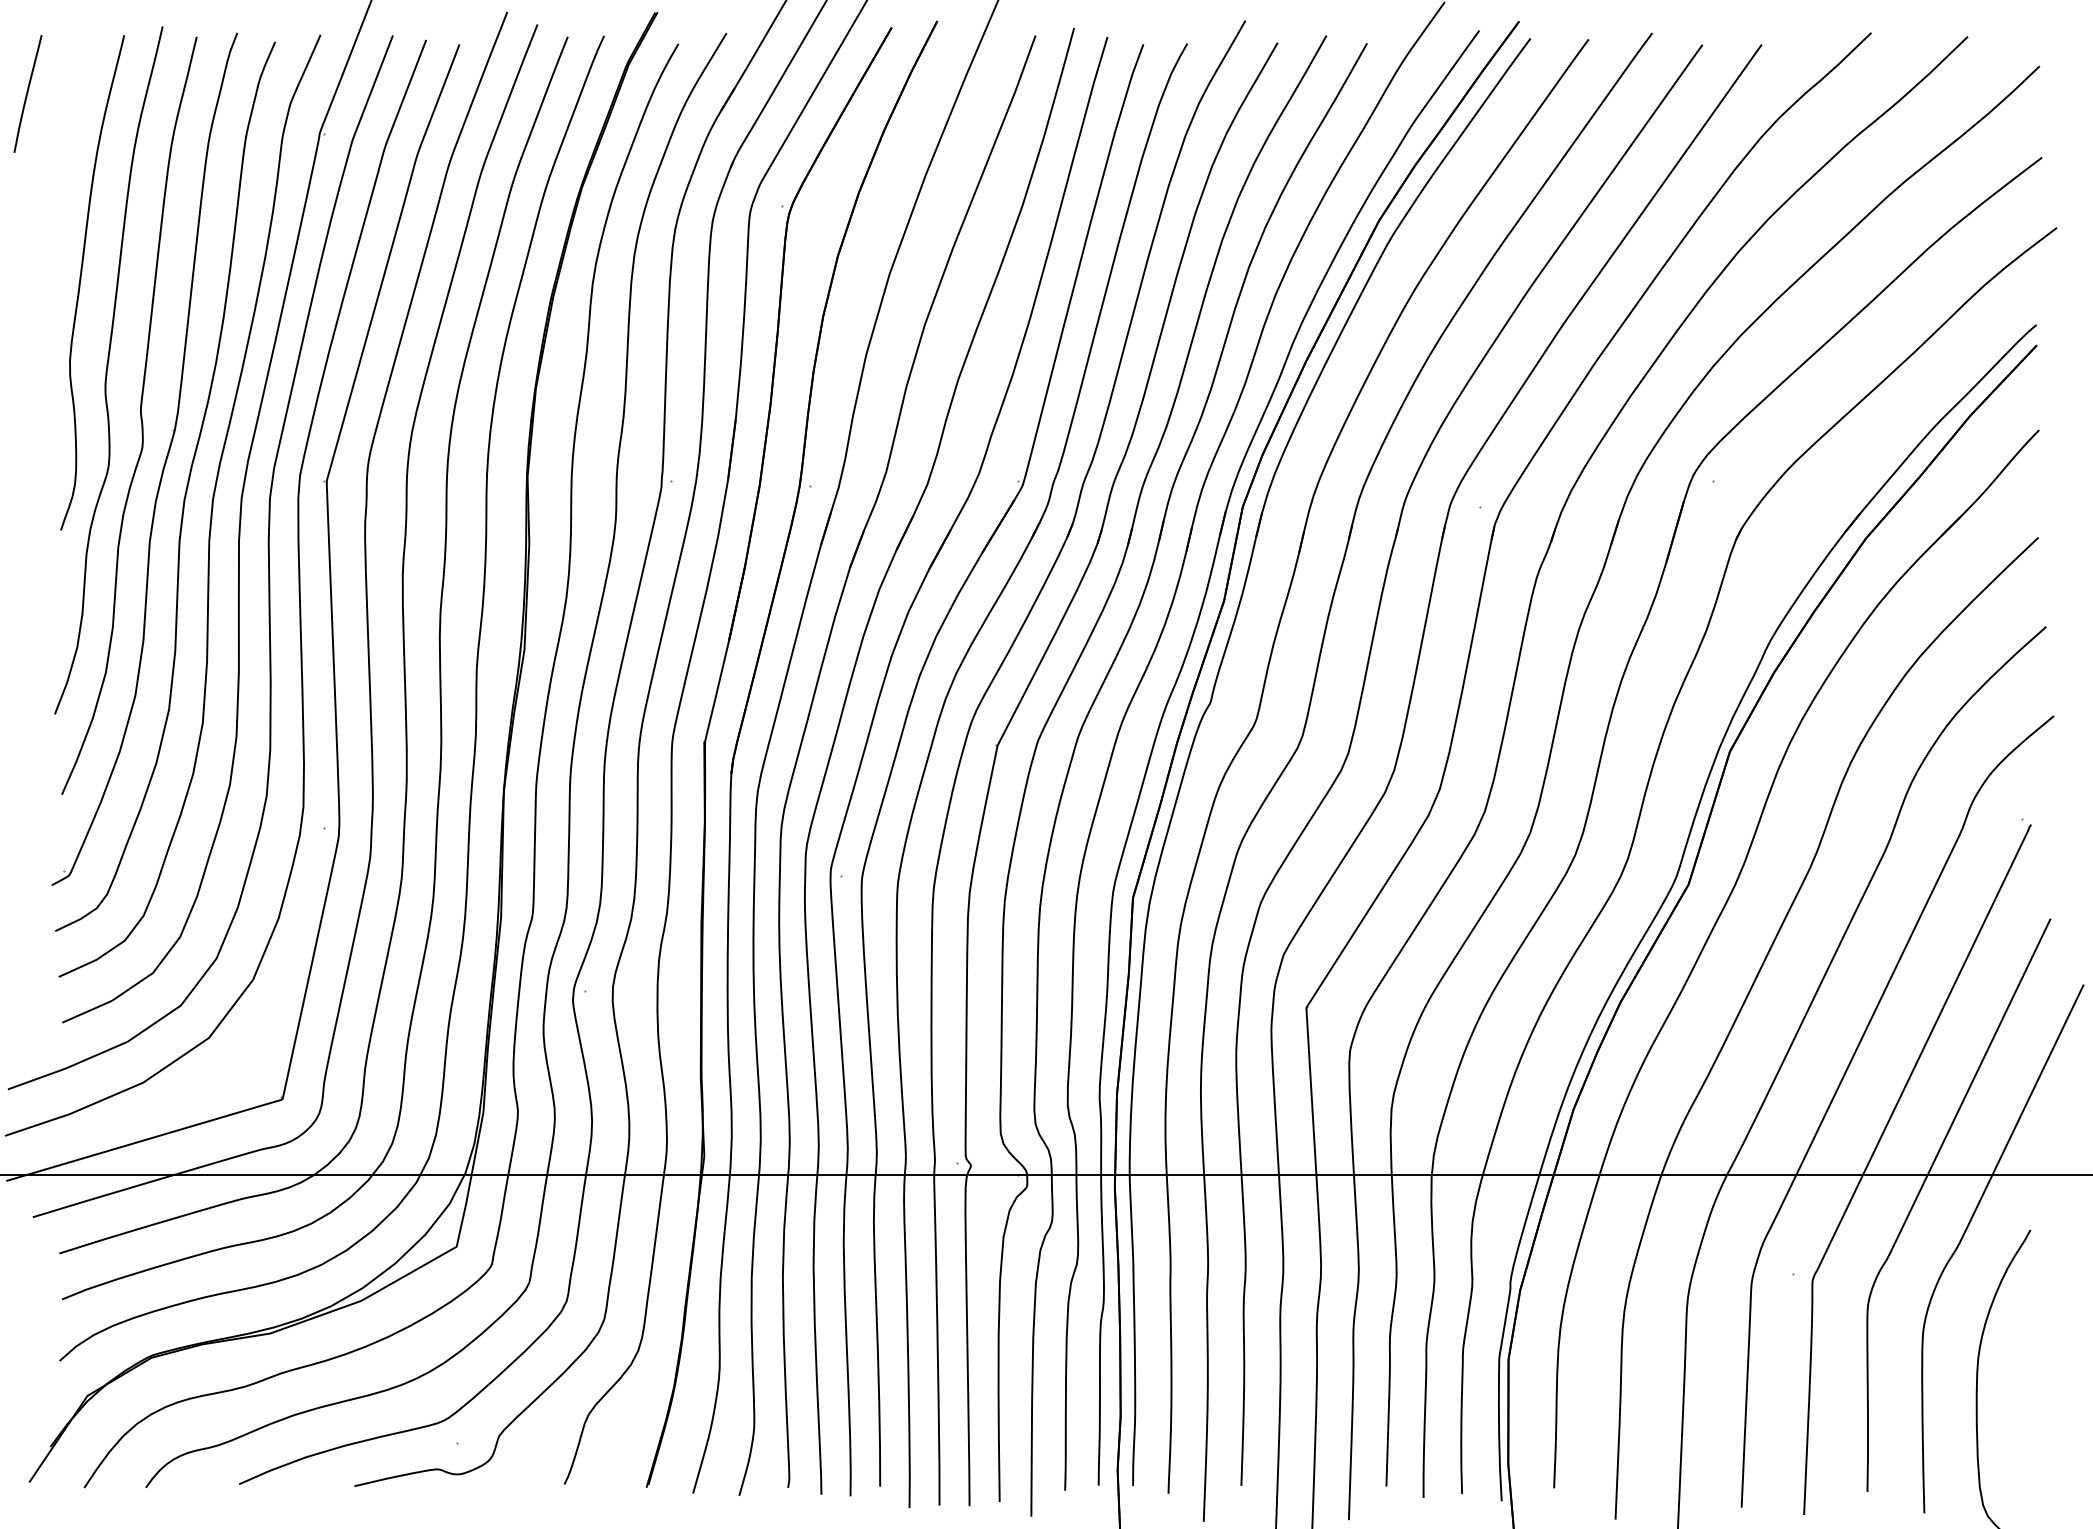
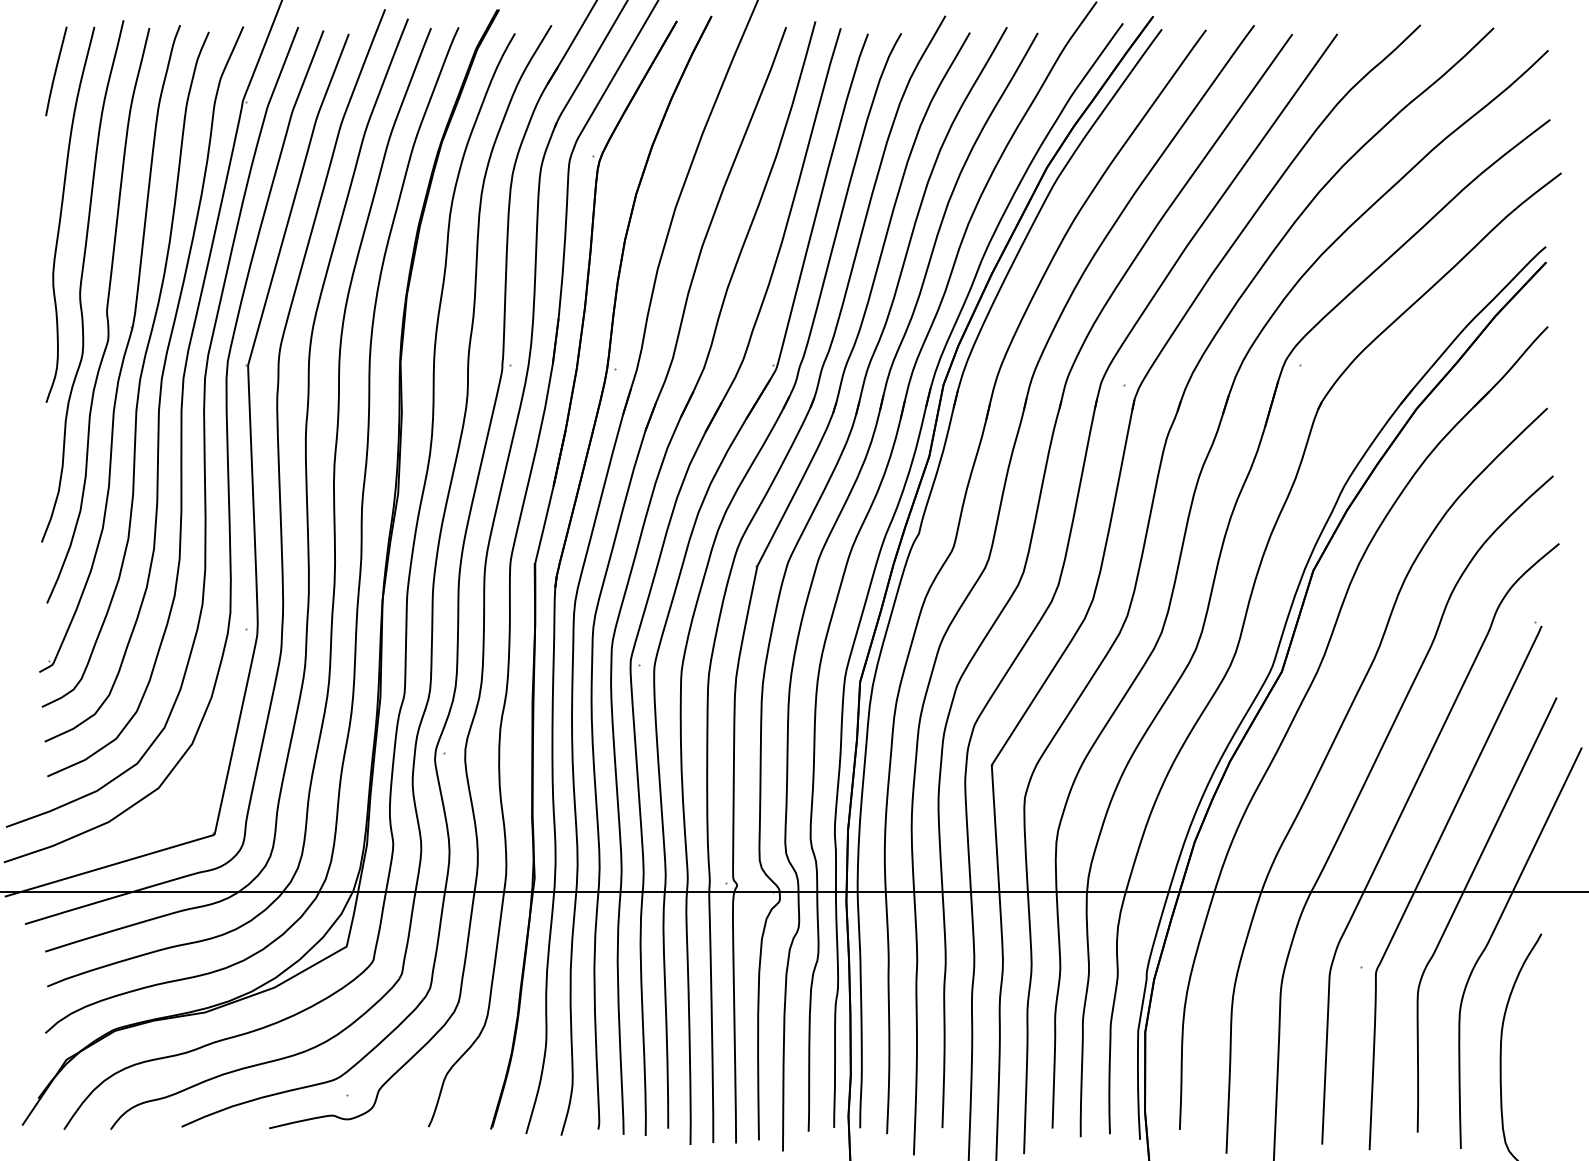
curve: (28, 93) -> (56, 71), moved

